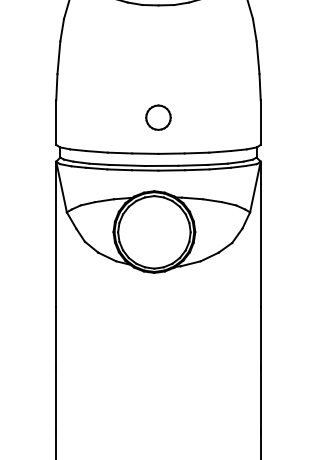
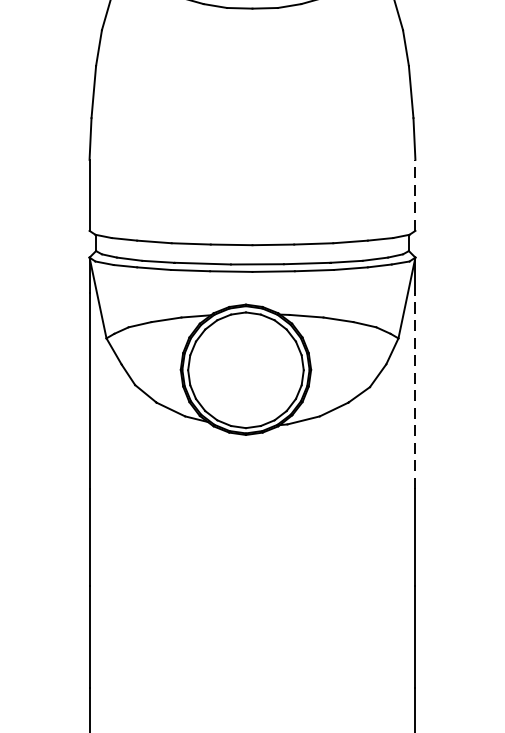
part: (158, 117) -> (252, 187), removed
line: (260, 122) -> (415, 195), solid -> dashed
line: (260, 244) -> (415, 389), solid -> dashed

